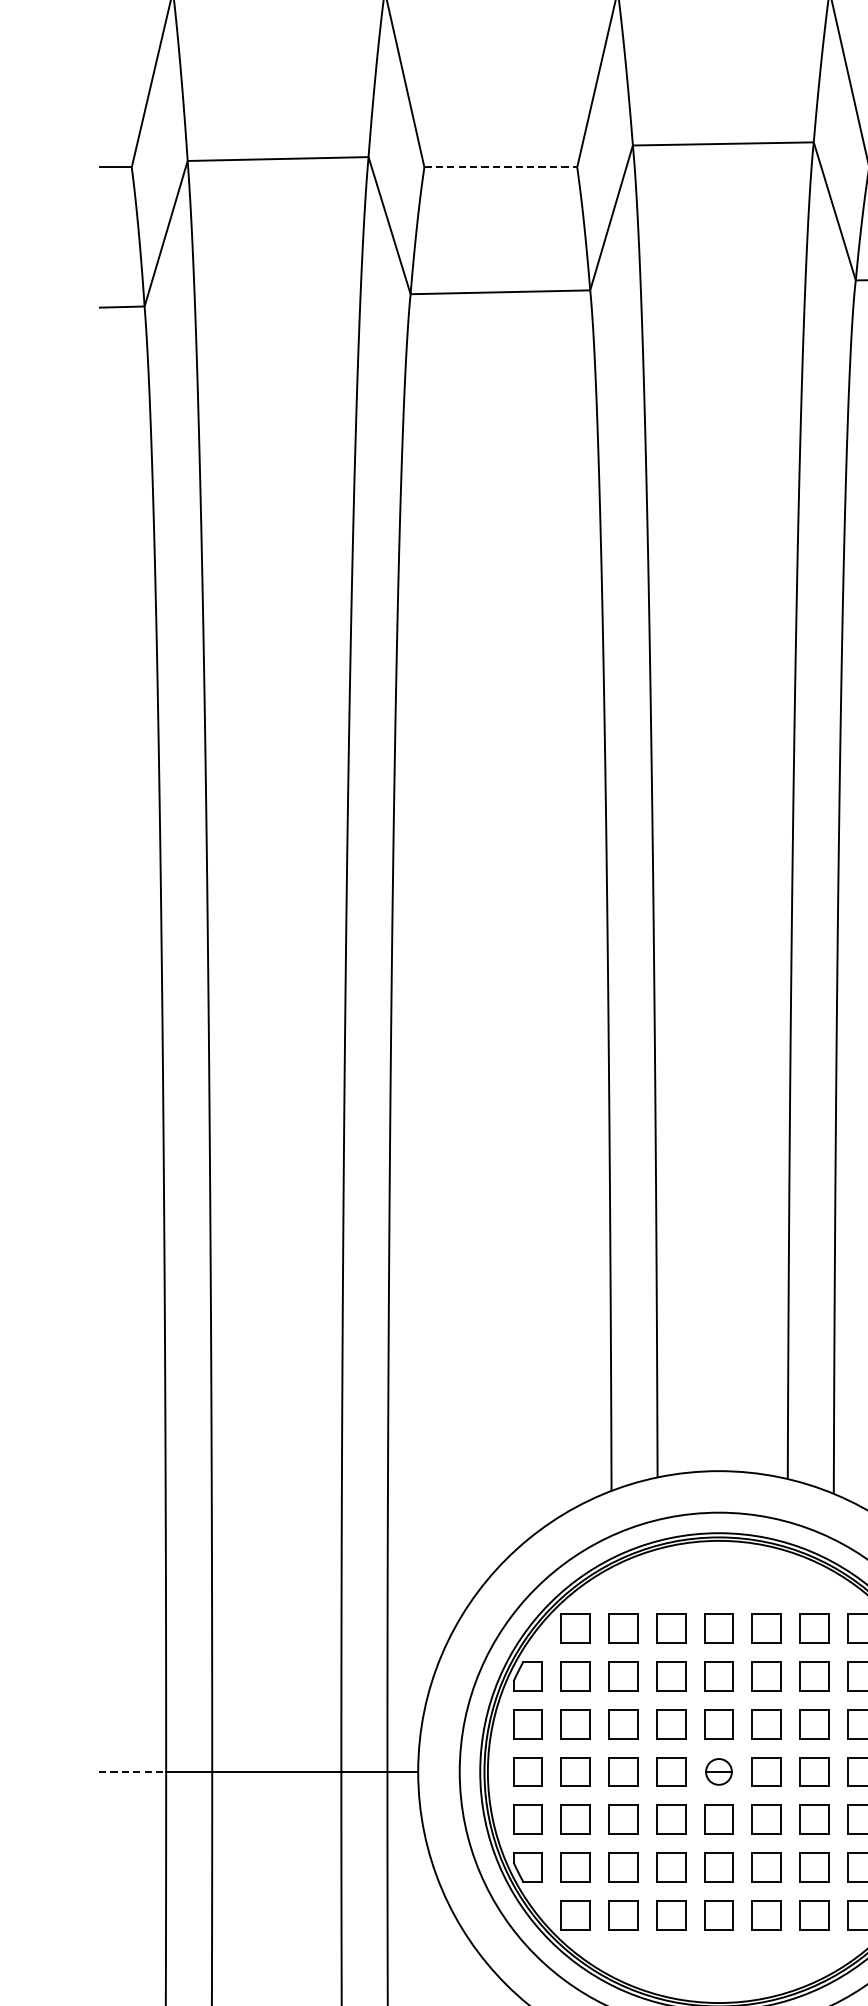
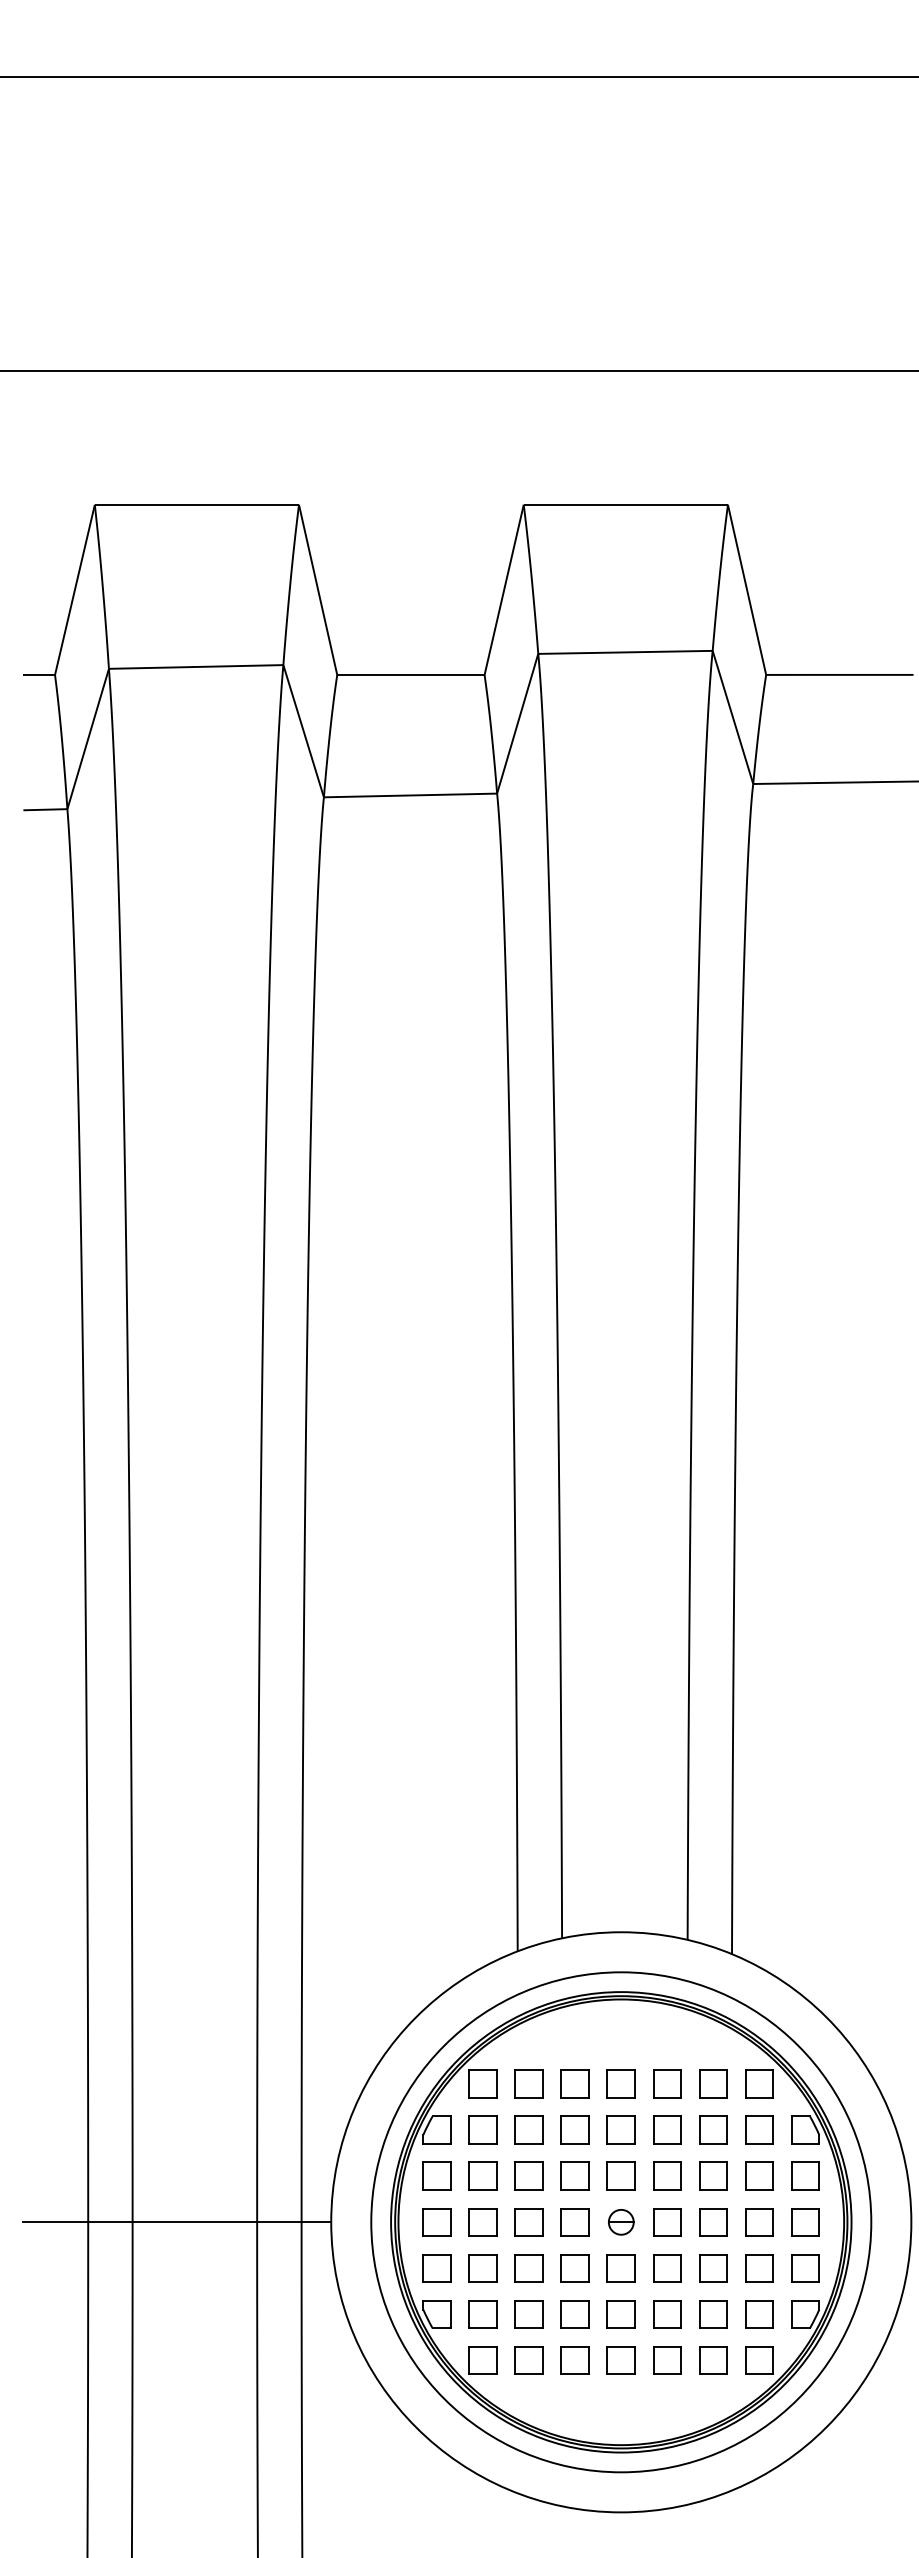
line: (501, 166) -> (411, 674), dashed -> solid
line: (133, 1772) -> (56, 2222), dashed -> solid

